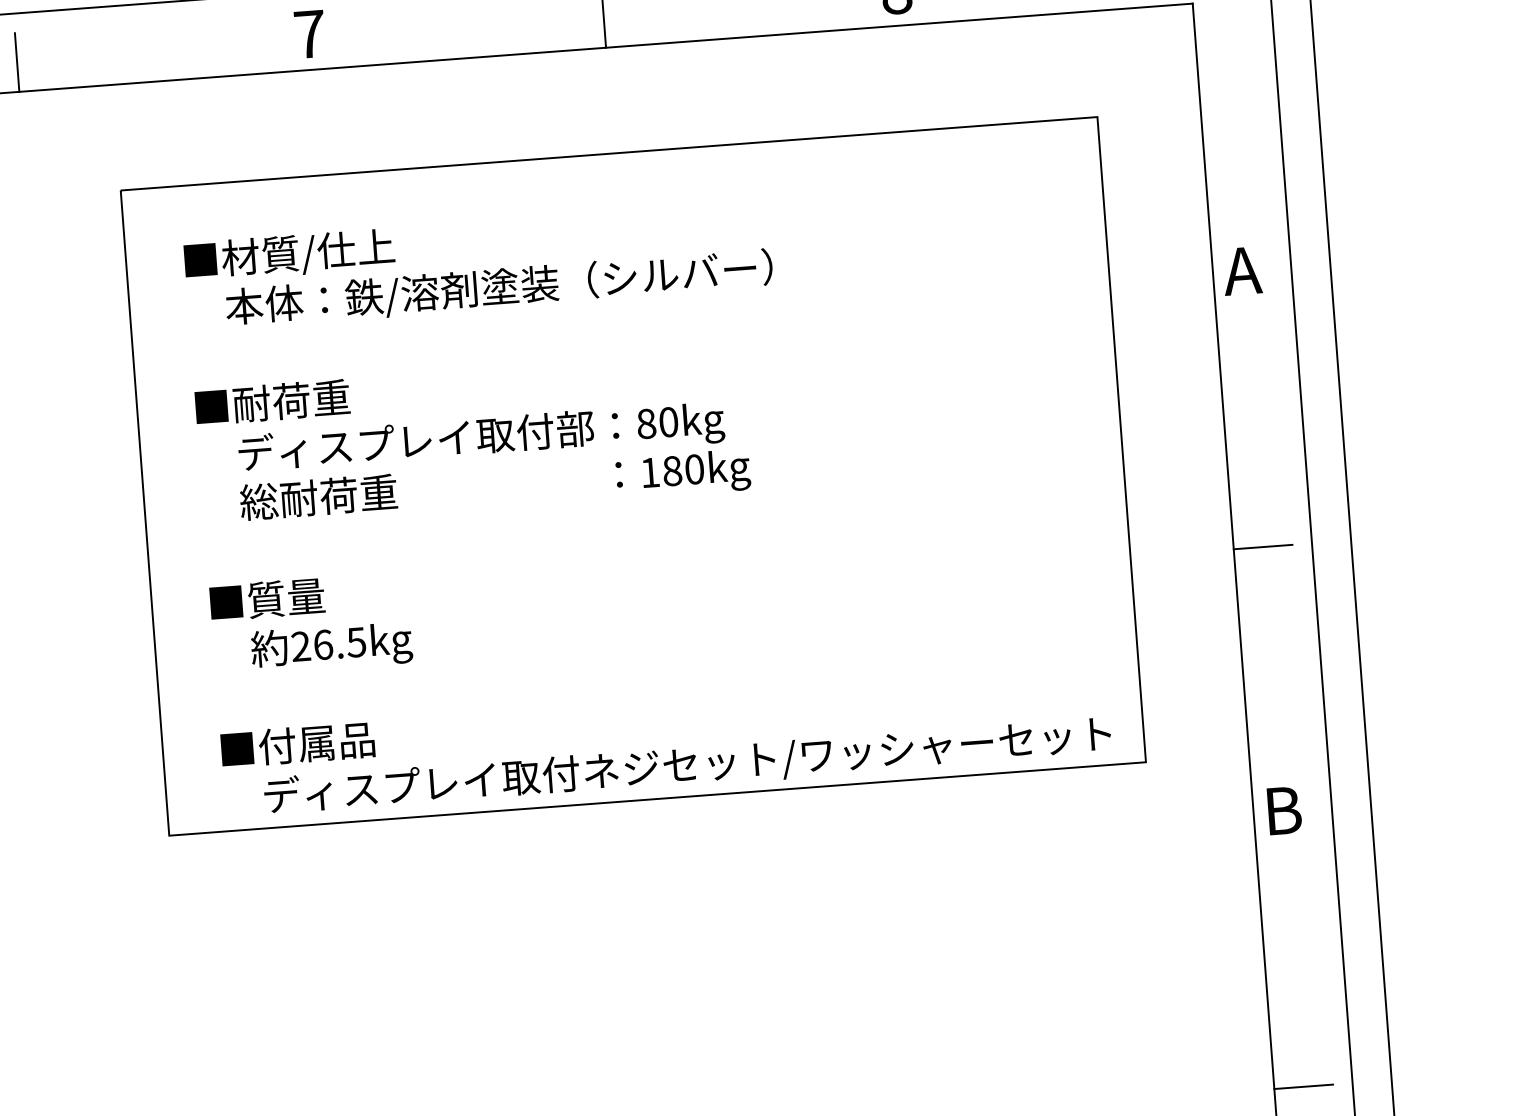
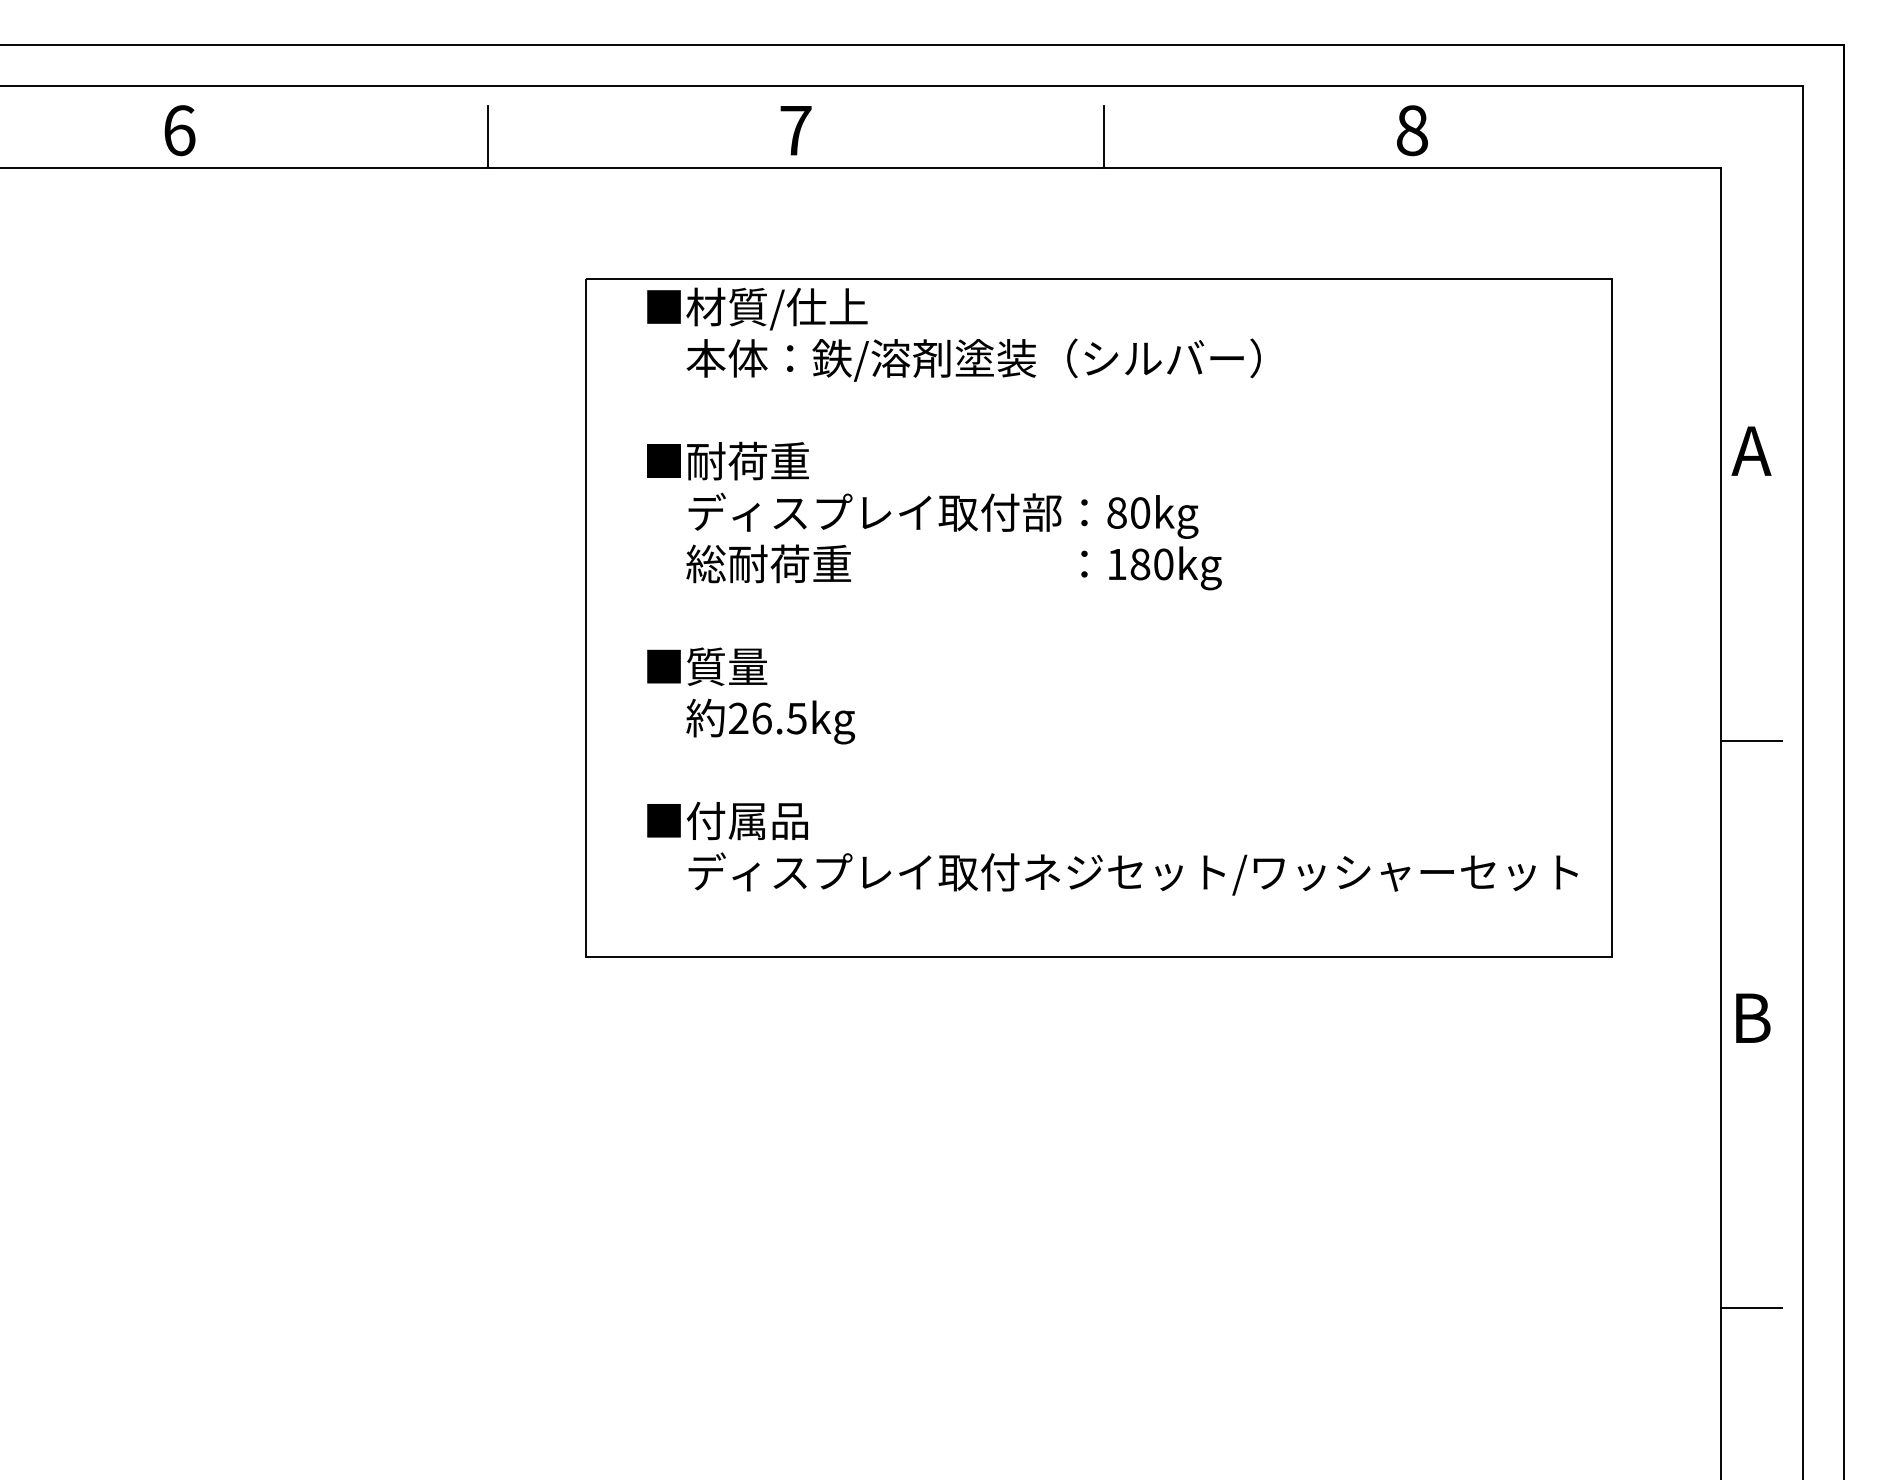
text: (647, 498) -> (1112, 591), moved

